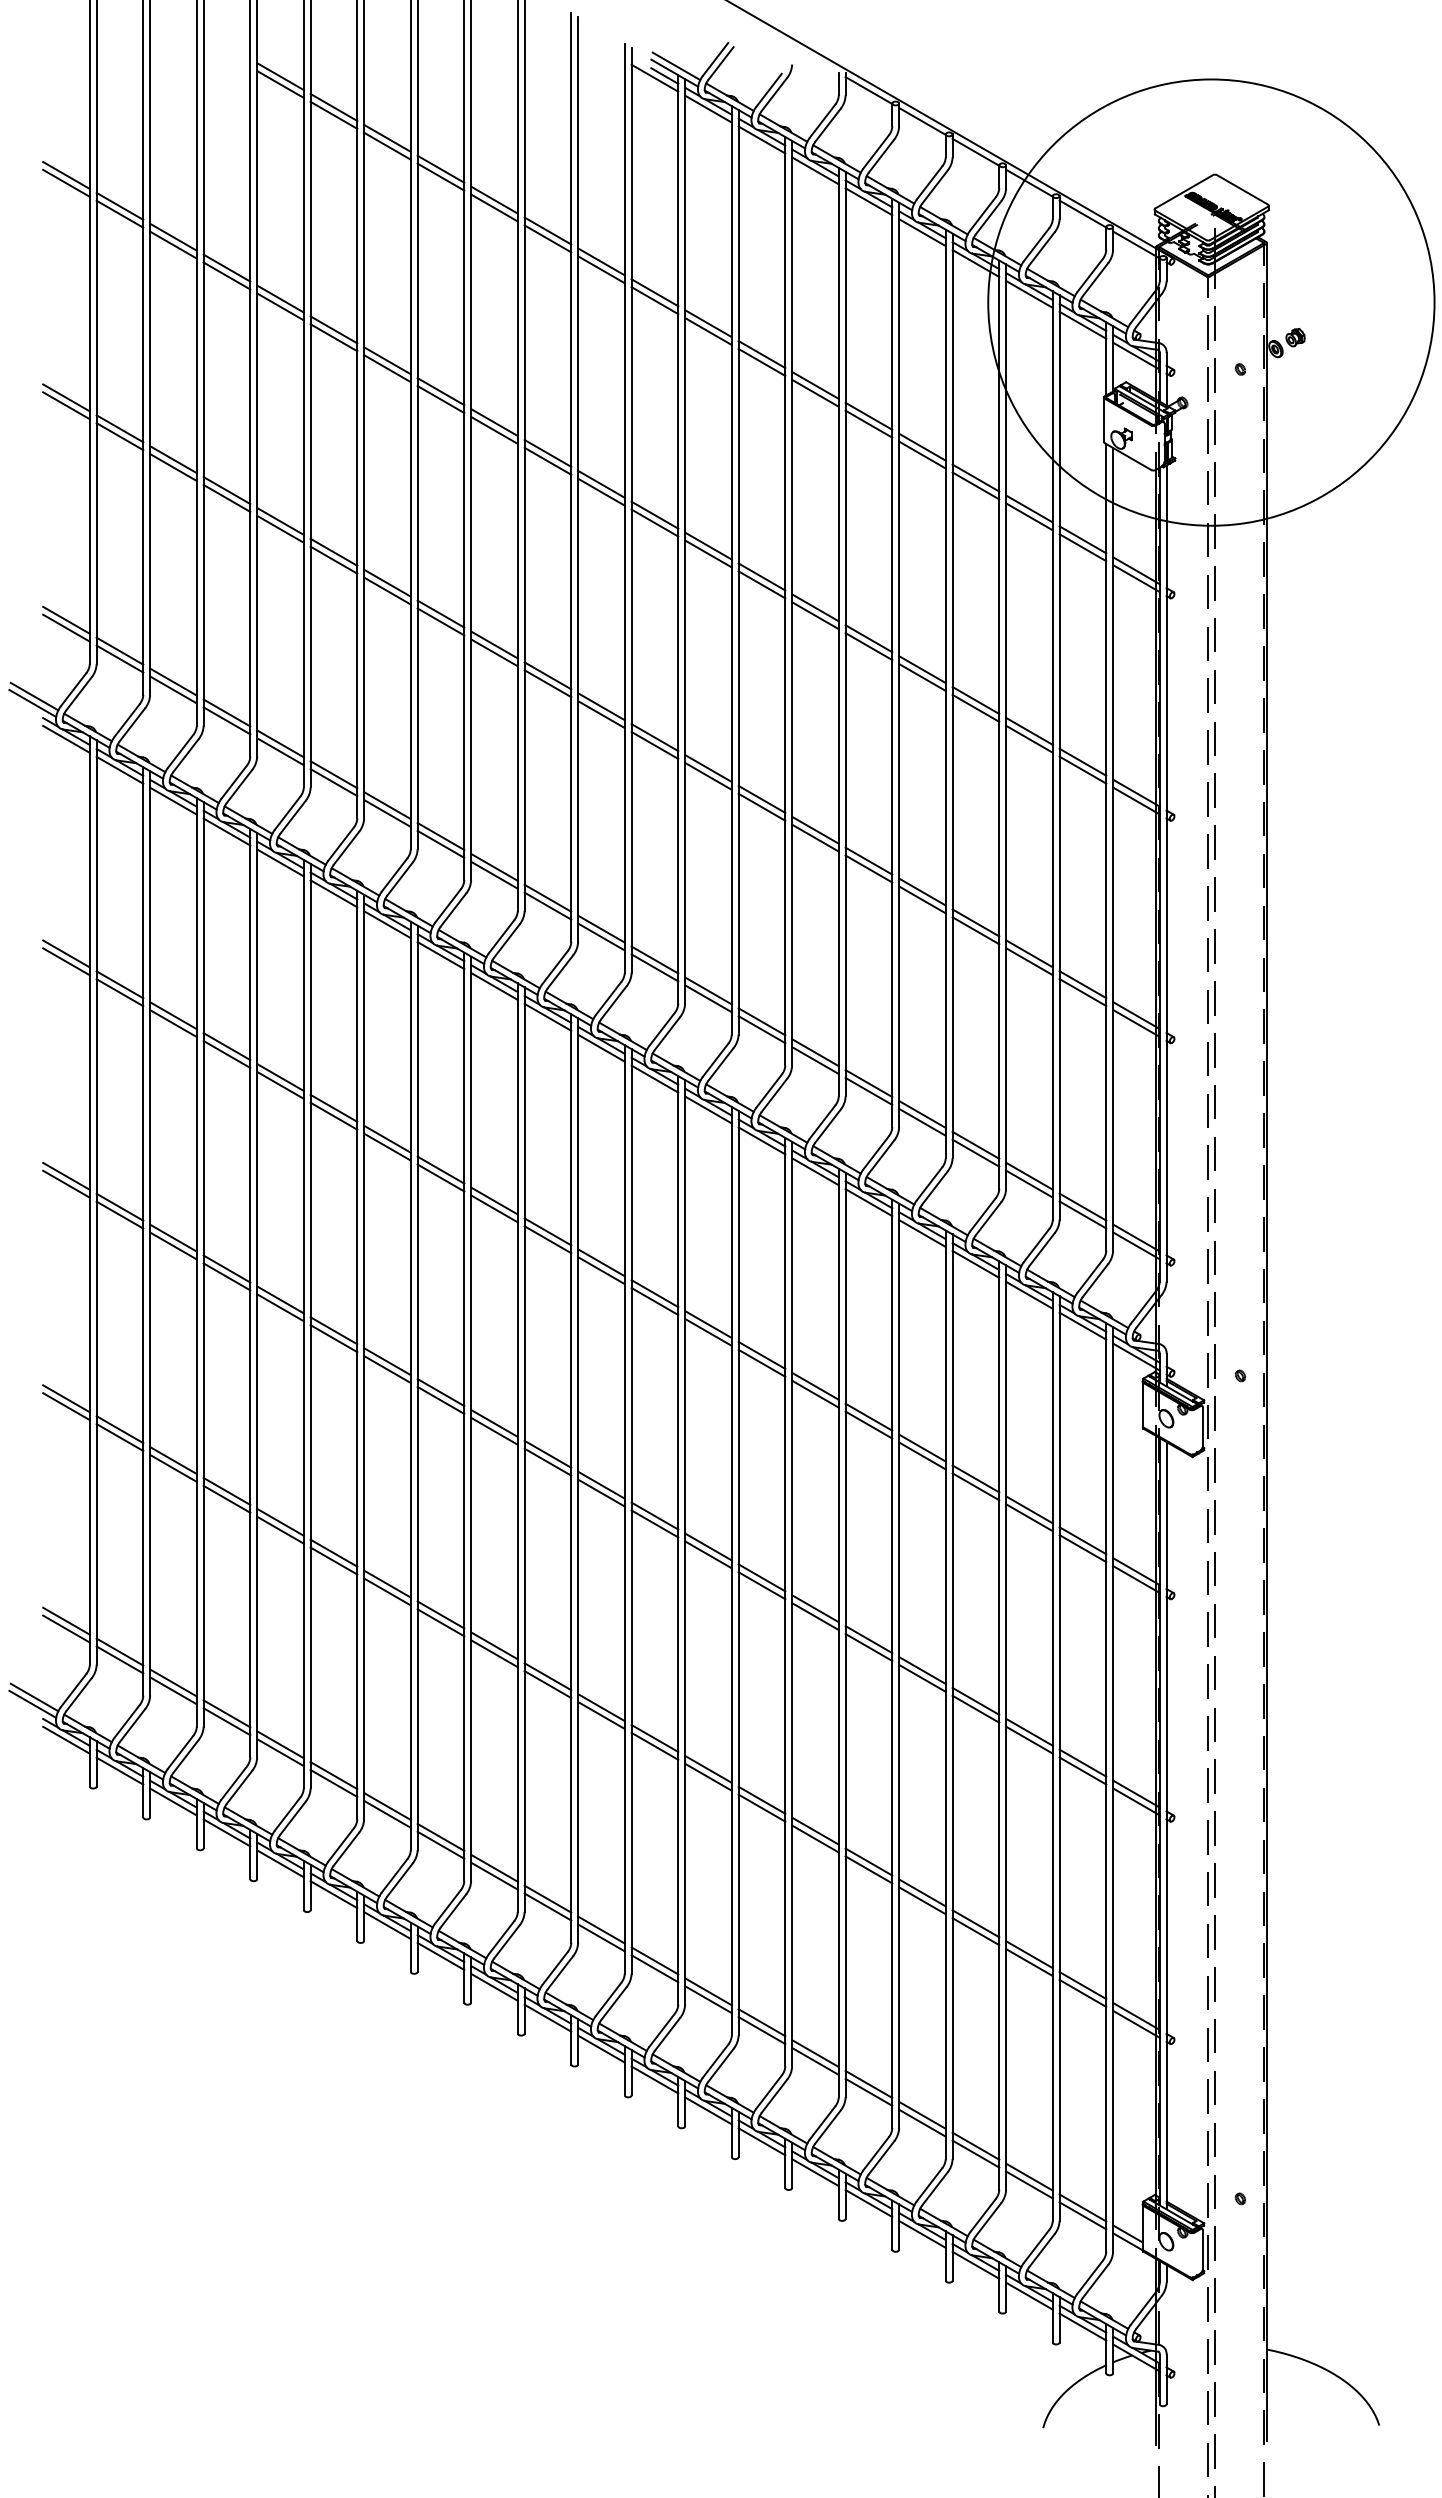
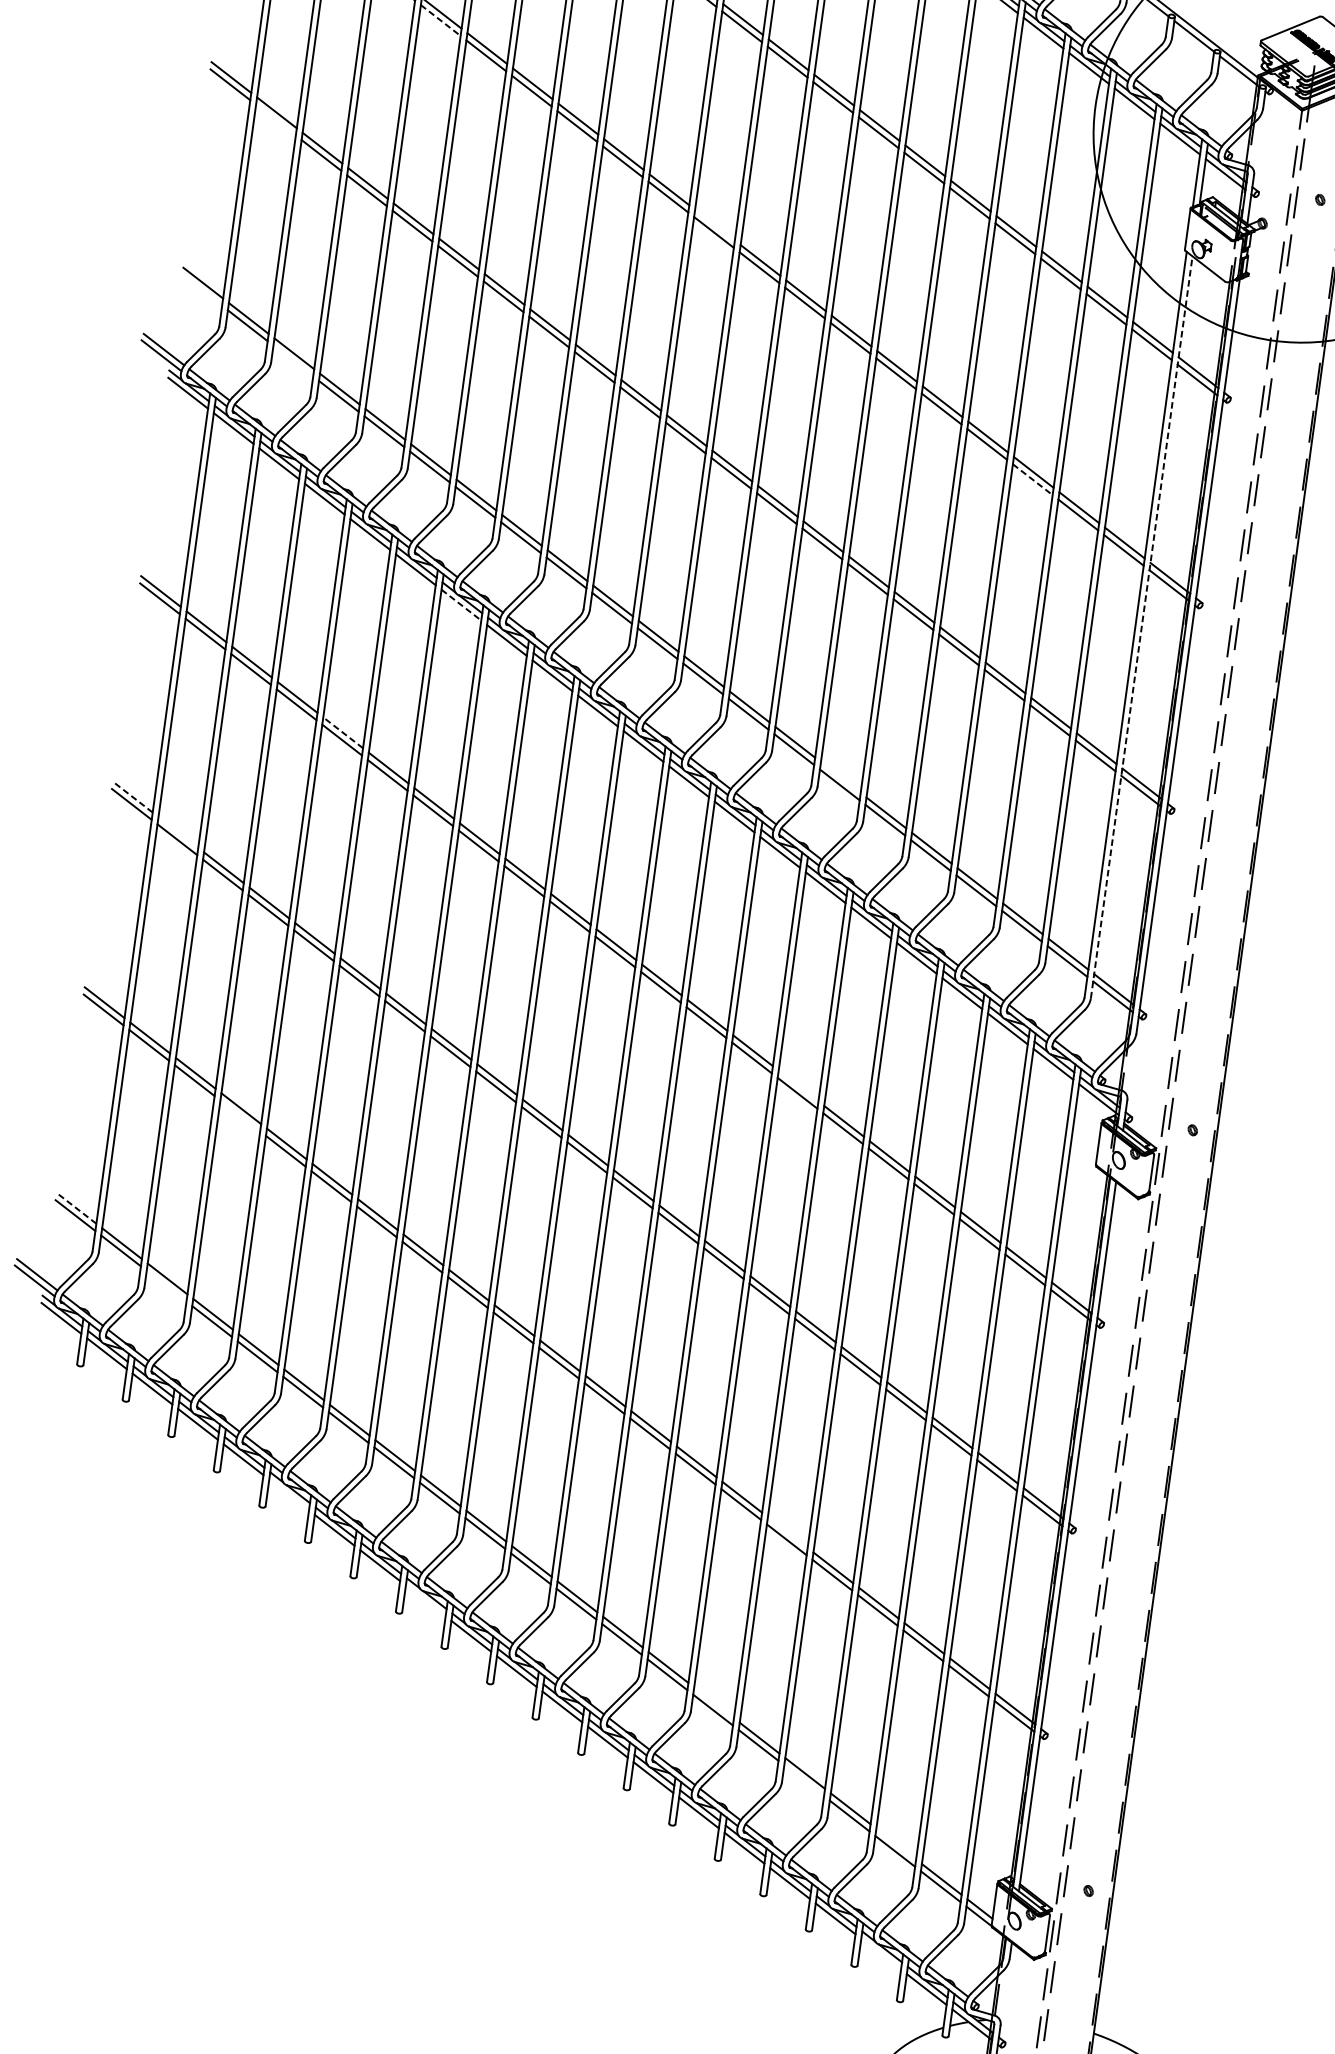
line: (280, 306) -> (440, 20), solid -> dashed
line: (119, 436) -> (275, 119), removed
line: (601, 483) -> (715, 224), removed
line: (66, 627) -> (202, 289), removed
line: (173, 689) -> (293, 360), removed
line: (975, 708) -> (1032, 479), solid -> dashed
line: (1113, 848) -> (1142, 626), solid -> dashed
line: (387, 924) -> (461, 604), solid -> dashed
line: (815, 1052) -> (840, 777), removed
line: (280, 1077) -> (343, 732), solid -> dashed
line: (66, 1176) -> (132, 797), solid -> dashed
line: (119, 1206) -> (178, 831), removed
line: (815, 1385) -> (798, 1085), removed
line: (226, 1498) -> (239, 1115), removed
line: (66, 1621) -> (76, 1208), solid -> dashed
line: (173, 1690) -> (166, 1285), removed
line: (868, 1861) -> (787, 1532), removed
line: (333, 1894) -> (288, 1494), removed
line: (494, 1986) -> (425, 1600), removed
line: (815, 2053) -> (714, 1702), removed
line: (922, 2122) -> (804, 1780), removed
line: (1029, 2176) -> (896, 1843), removed
line: (1029, 2295) -> (881, 1953), removed

